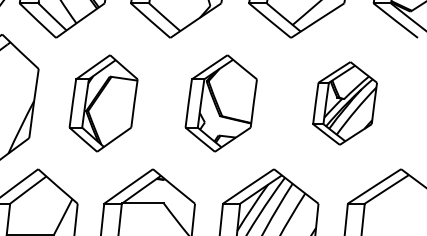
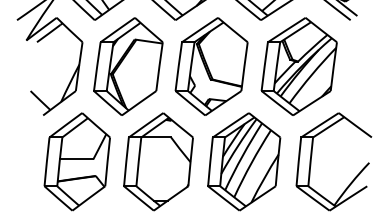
part: (103, 103) -> (128, 66), size x1.43
part: (221, 103) -> (211, 66), size x1.43
part: (344, 103) -> (298, 66), size x1.67

